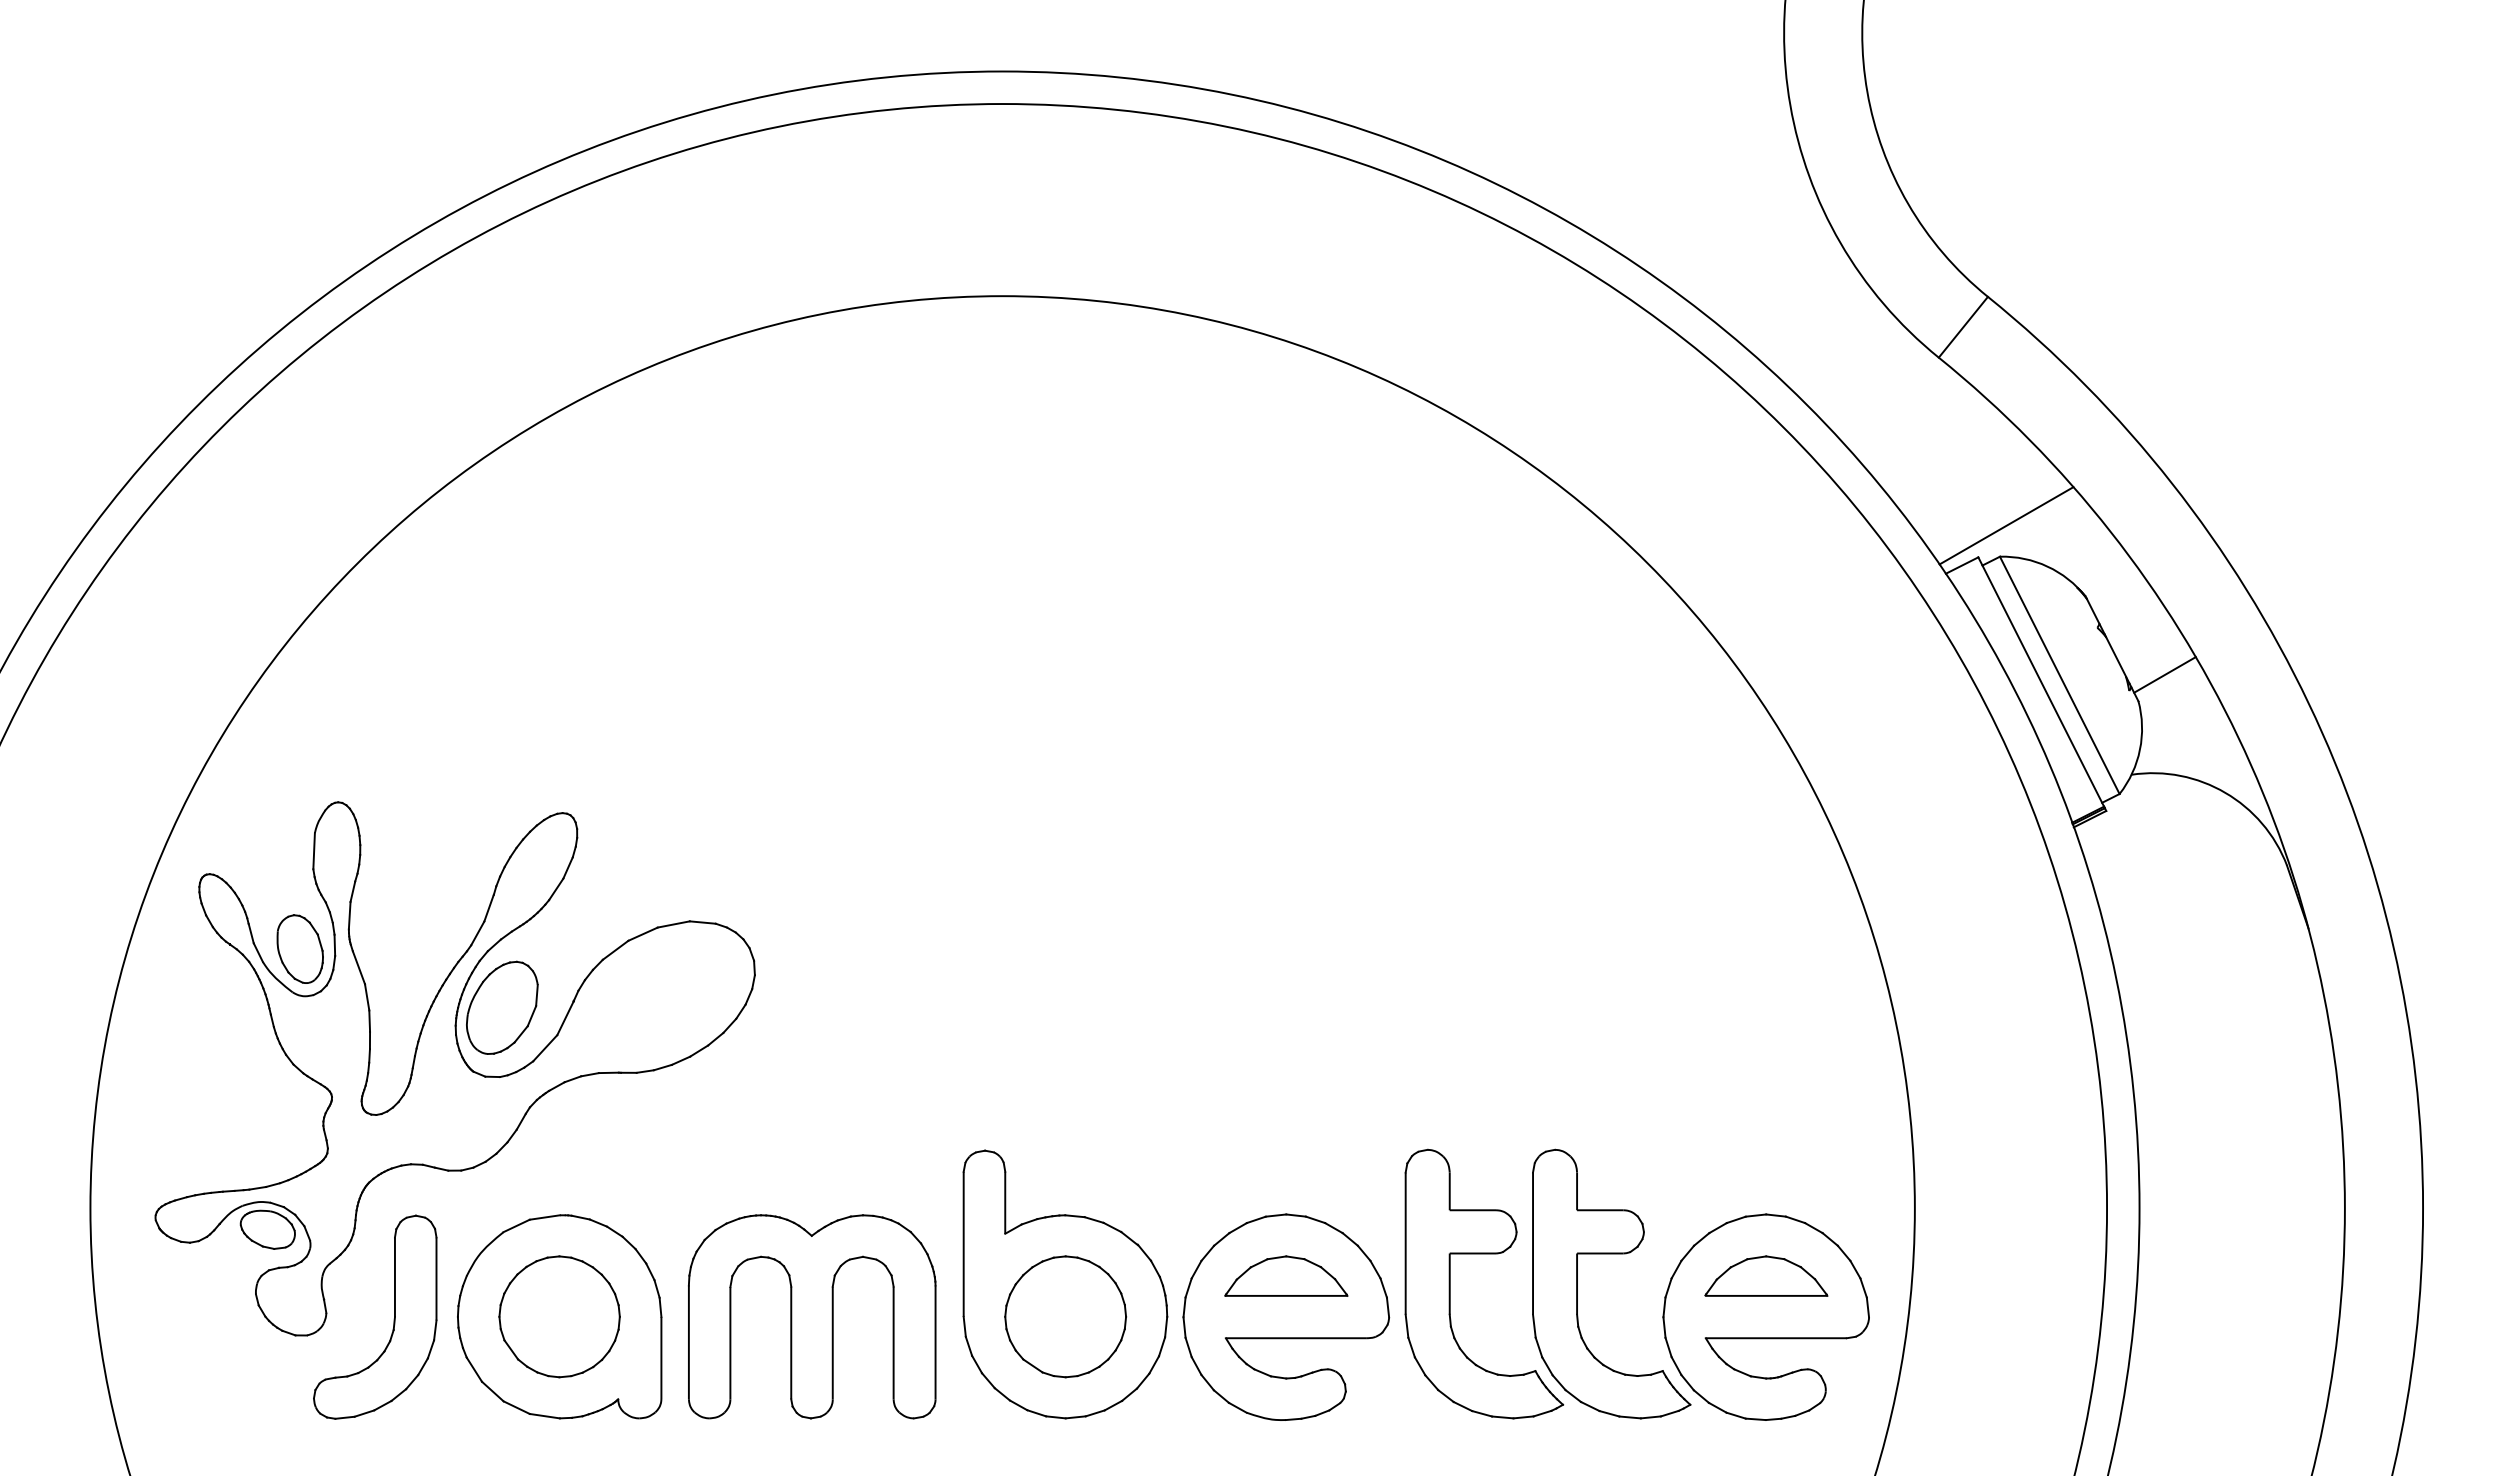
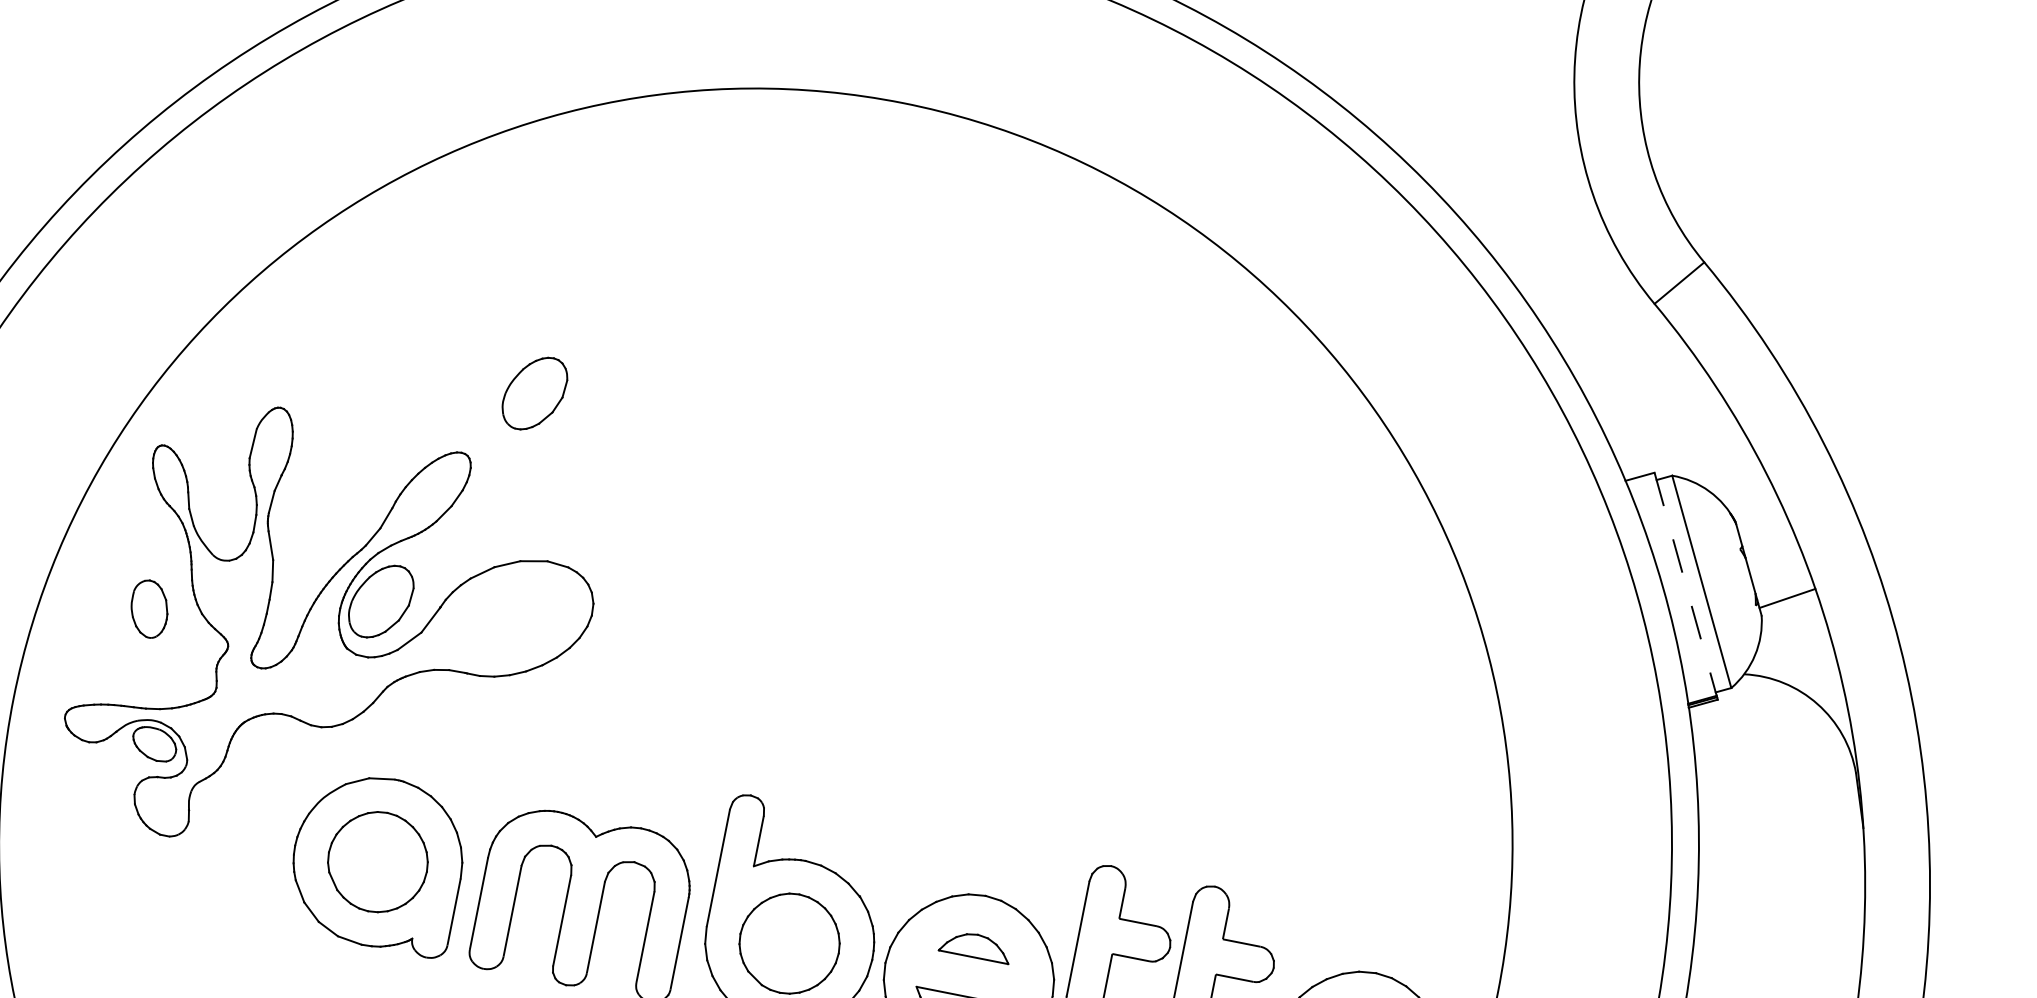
line: (2006, 525) -> (1682, 451), removed
line: (2041, 682) -> (1685, 584), solid -> dashed
part: (635, 725) -> (534, 393), added
part: (299, 948) -> (149, 608), moved
part: (1286, 1275) -> (975, 945), size x0.7
part: (393, 1319) -> (242, 837), removed

